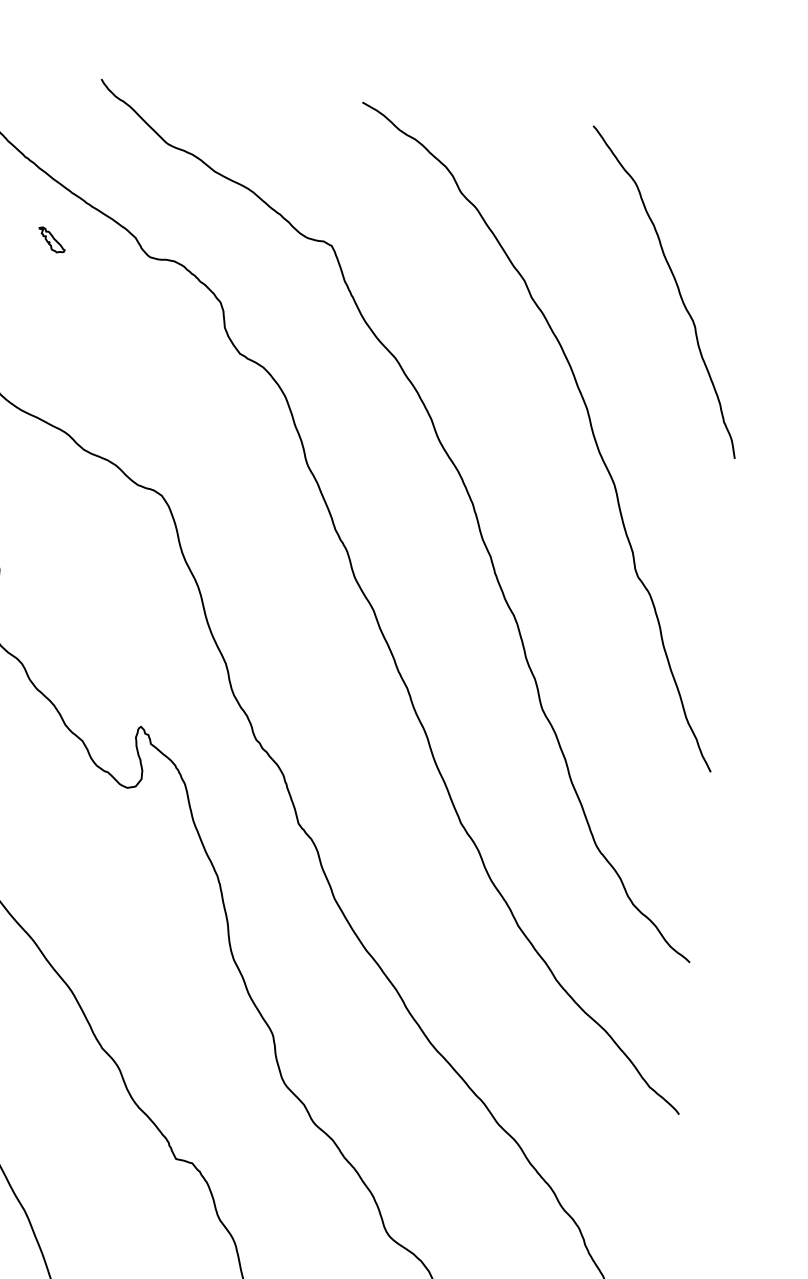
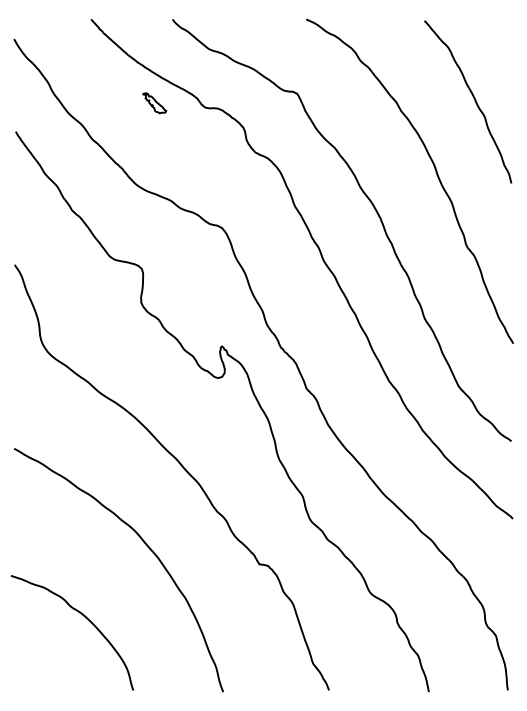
part: (51, 240) -> (154, 103), size x1.67

